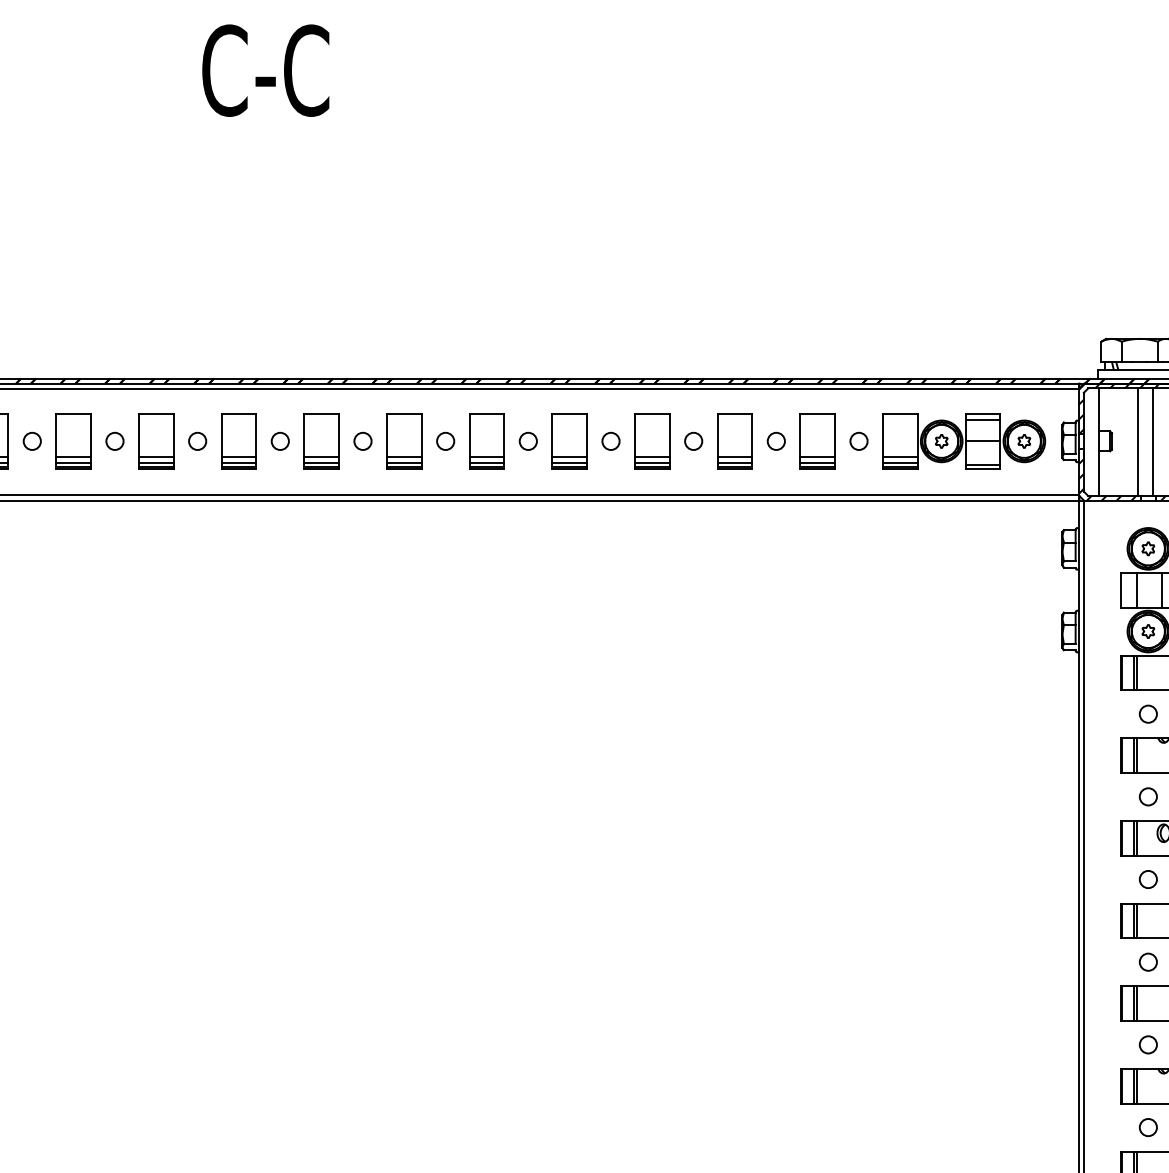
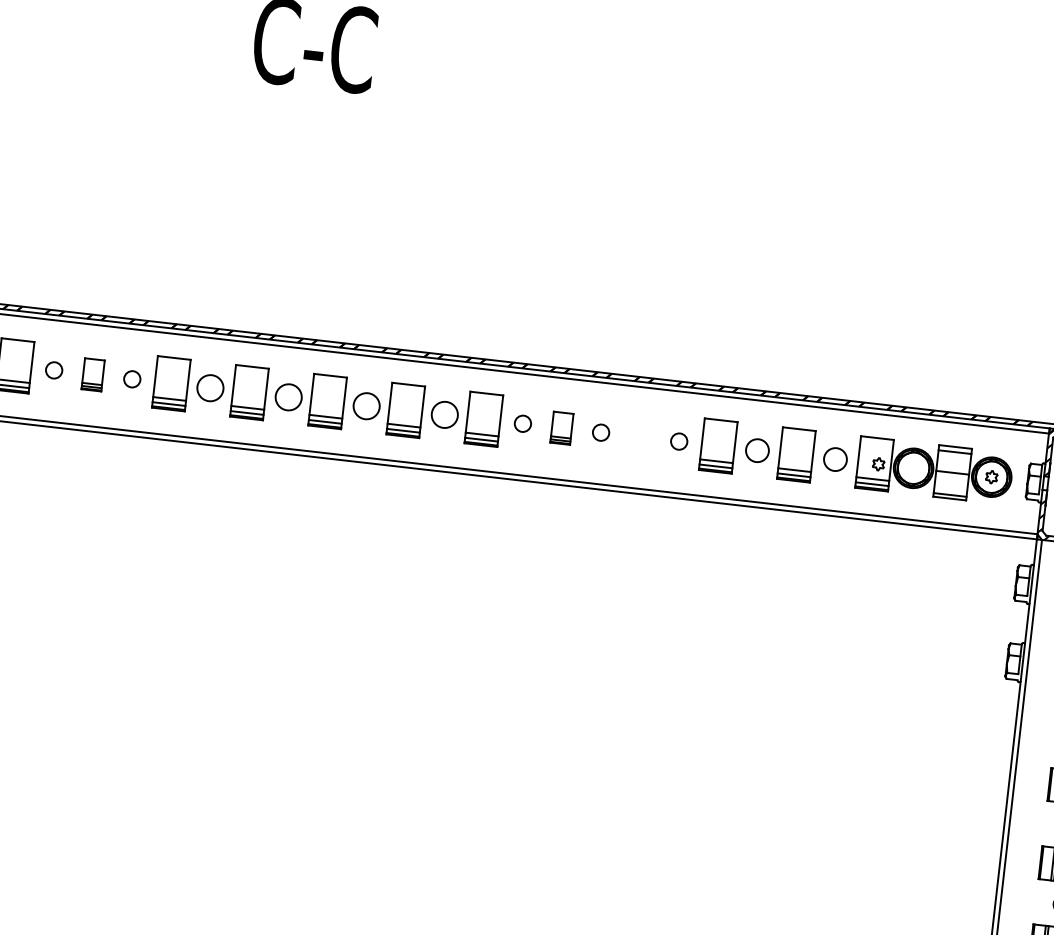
circle: (197, 440) -> (210, 387), size x1.6
circle: (279, 440) -> (287, 396), size x1.6
circle: (362, 440) -> (366, 405), size x1.6
circle: (445, 440) -> (444, 414), size x1.6
circle: (775, 440) -> (756, 449), size x1.4
circle: (858, 440) -> (835, 458), size x1.4
part: (73, 441) -> (93, 374), size x0.6
part: (569, 441) -> (561, 428), size x0.6
part: (652, 441) -> (640, 437), removed
part: (941, 441) -> (878, 464), moved

